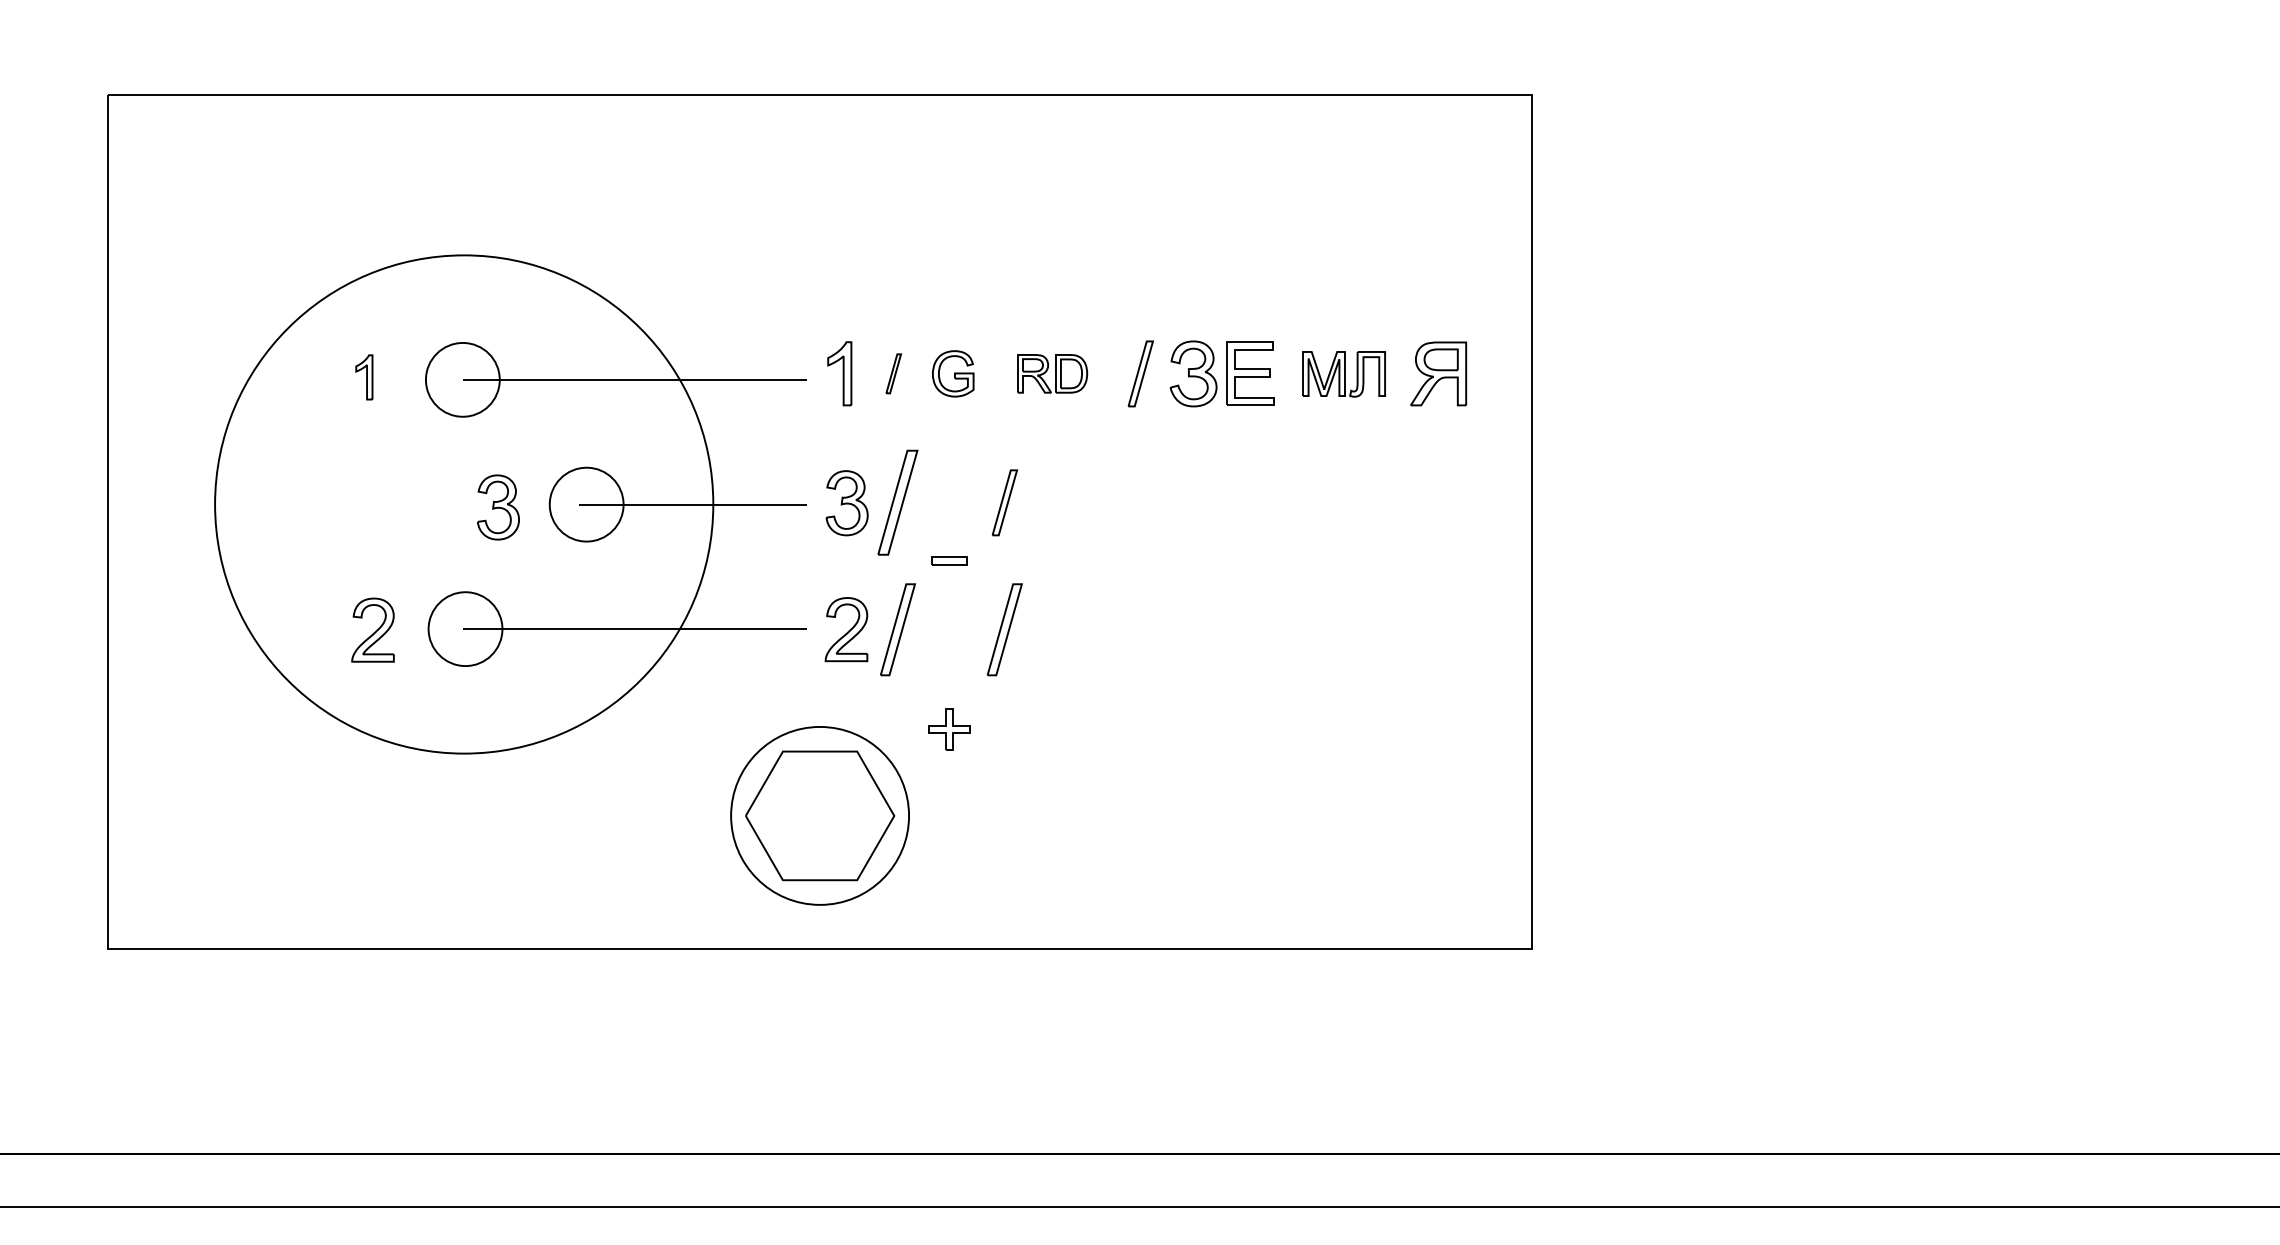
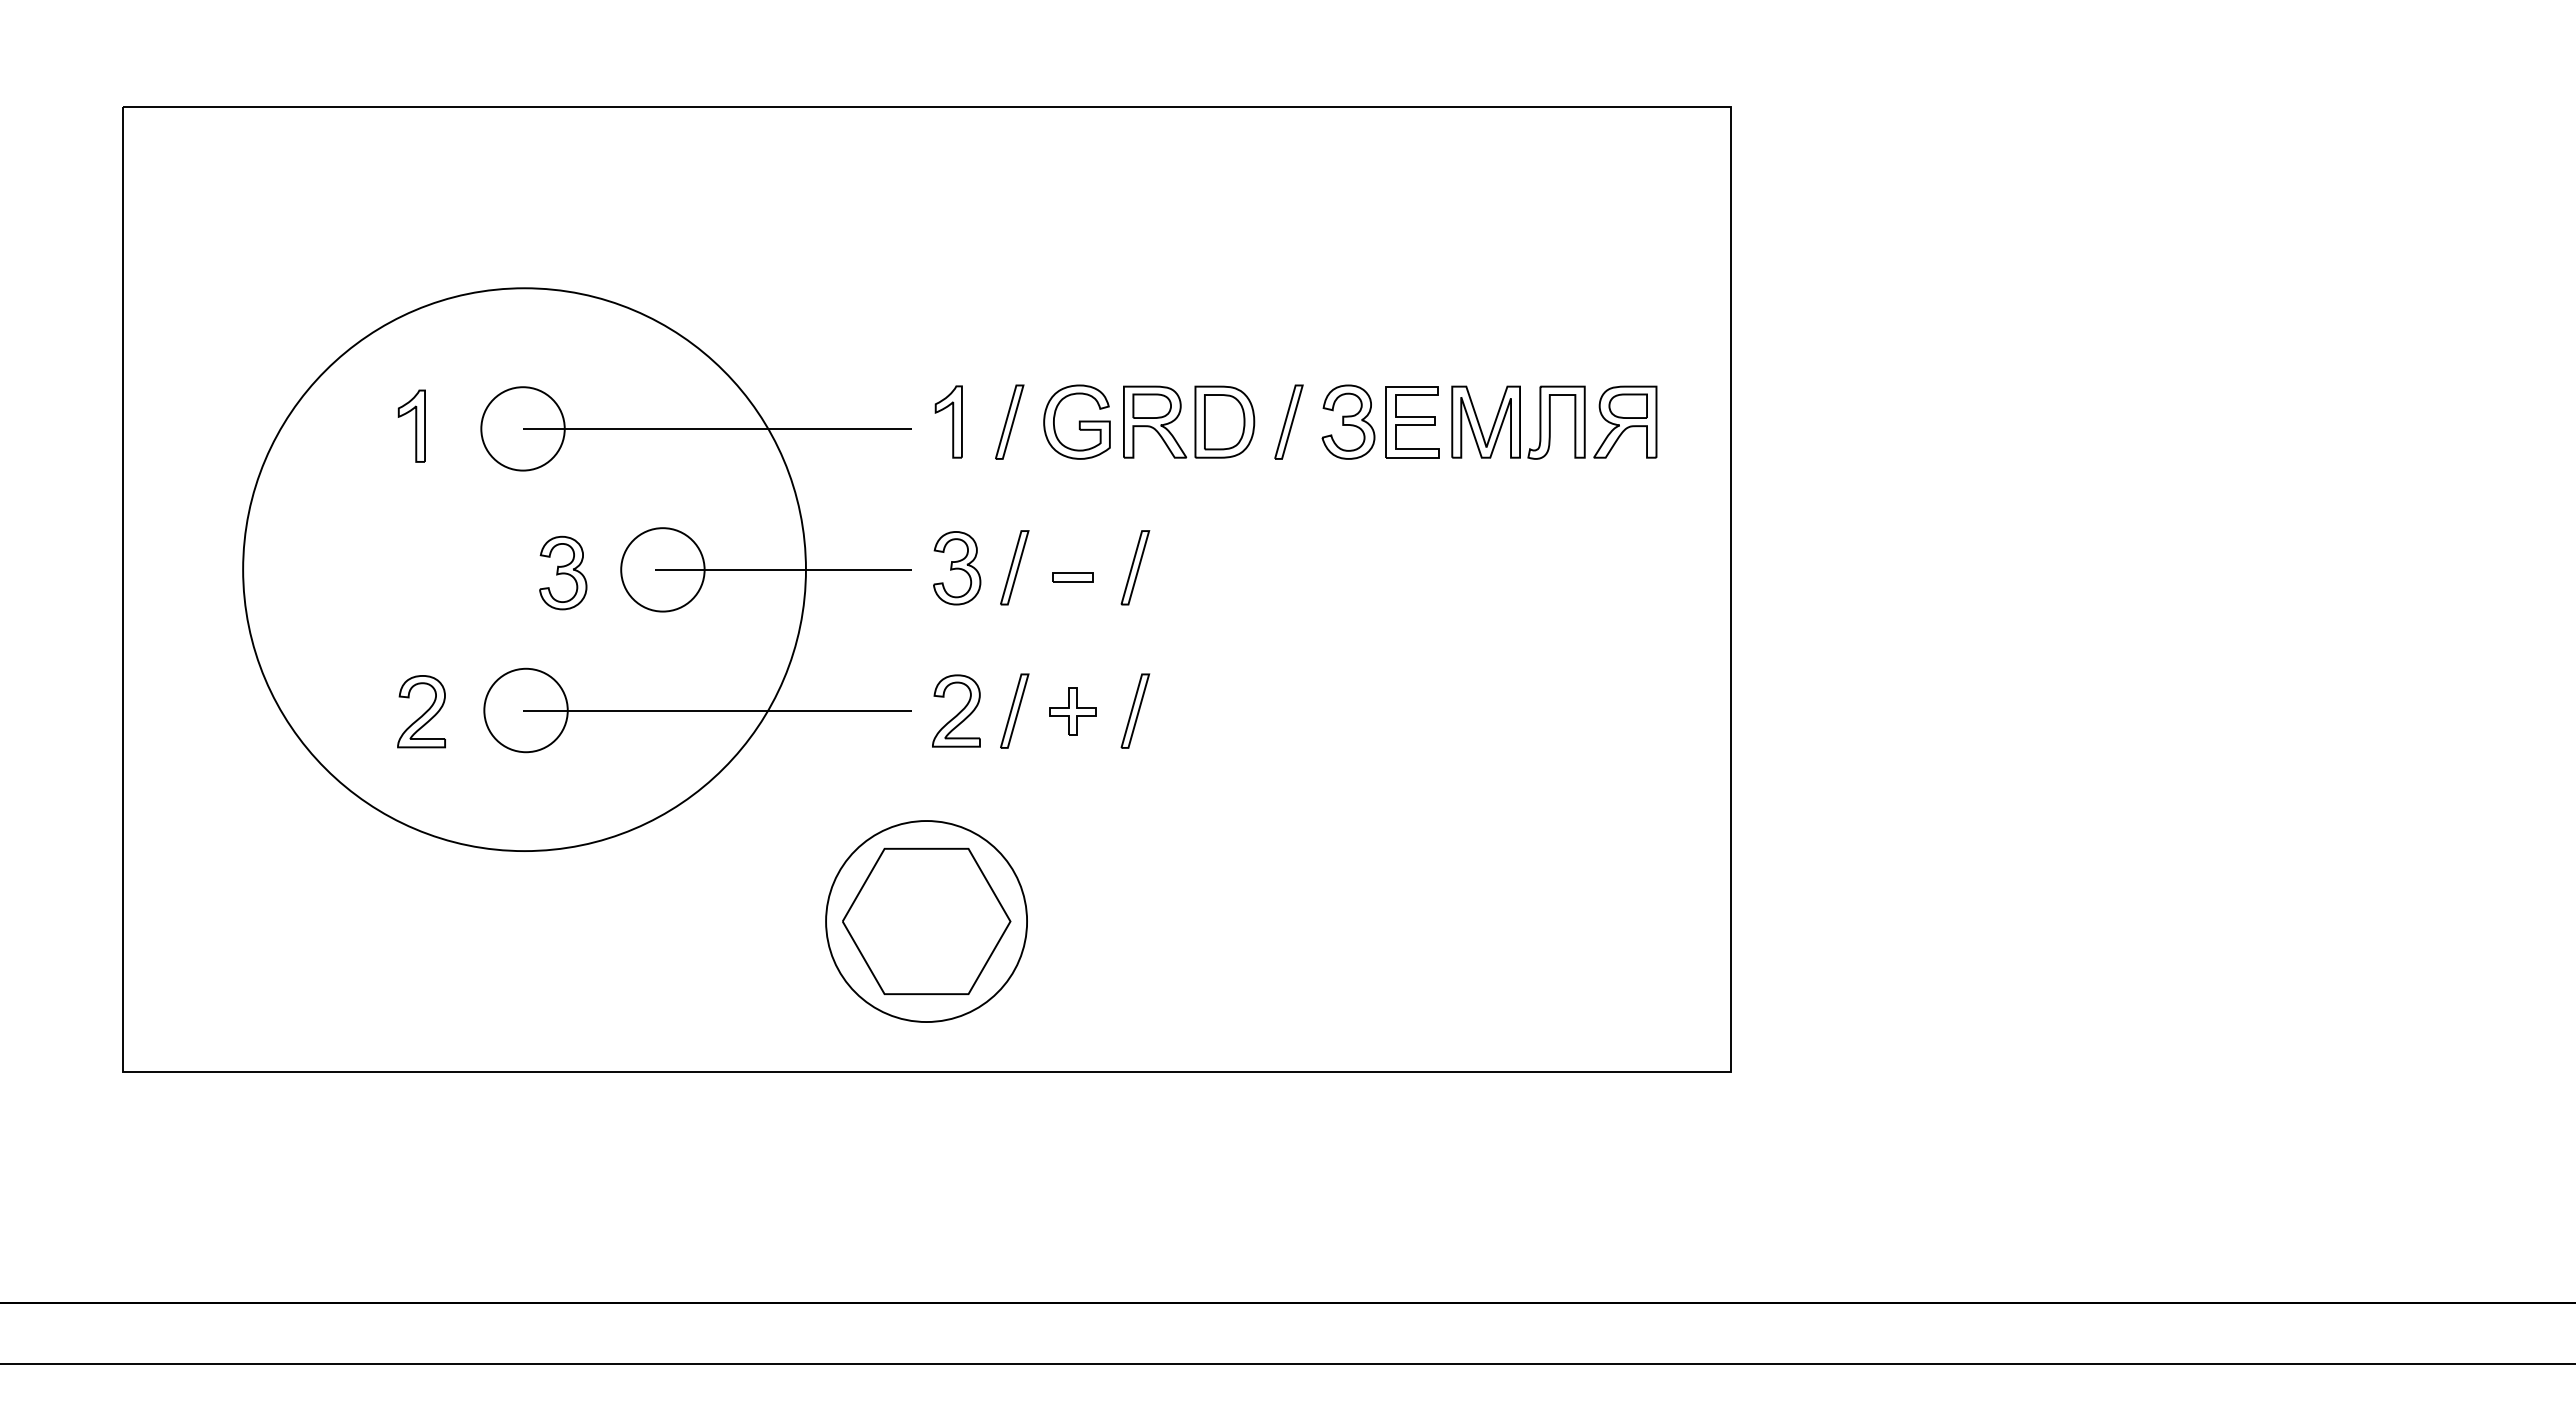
part: (893, 373) -> (1009, 421), size x1.67
part: (952, 373) -> (1076, 421), size x1.43
part: (1052, 373) -> (1189, 421), size x1.67
part: (1344, 374) -> (1518, 422), size x1.43
part: (364, 376) -> (411, 425), size x1.43
part: (897, 502) -> (1014, 567), size x0.62
part: (949, 560) -> (1072, 577), moved
part: (897, 629) -> (1014, 710), size x0.71
part: (1005, 629) -> (1135, 710), size x0.71
part: (949, 729) -> (1072, 711), moved

